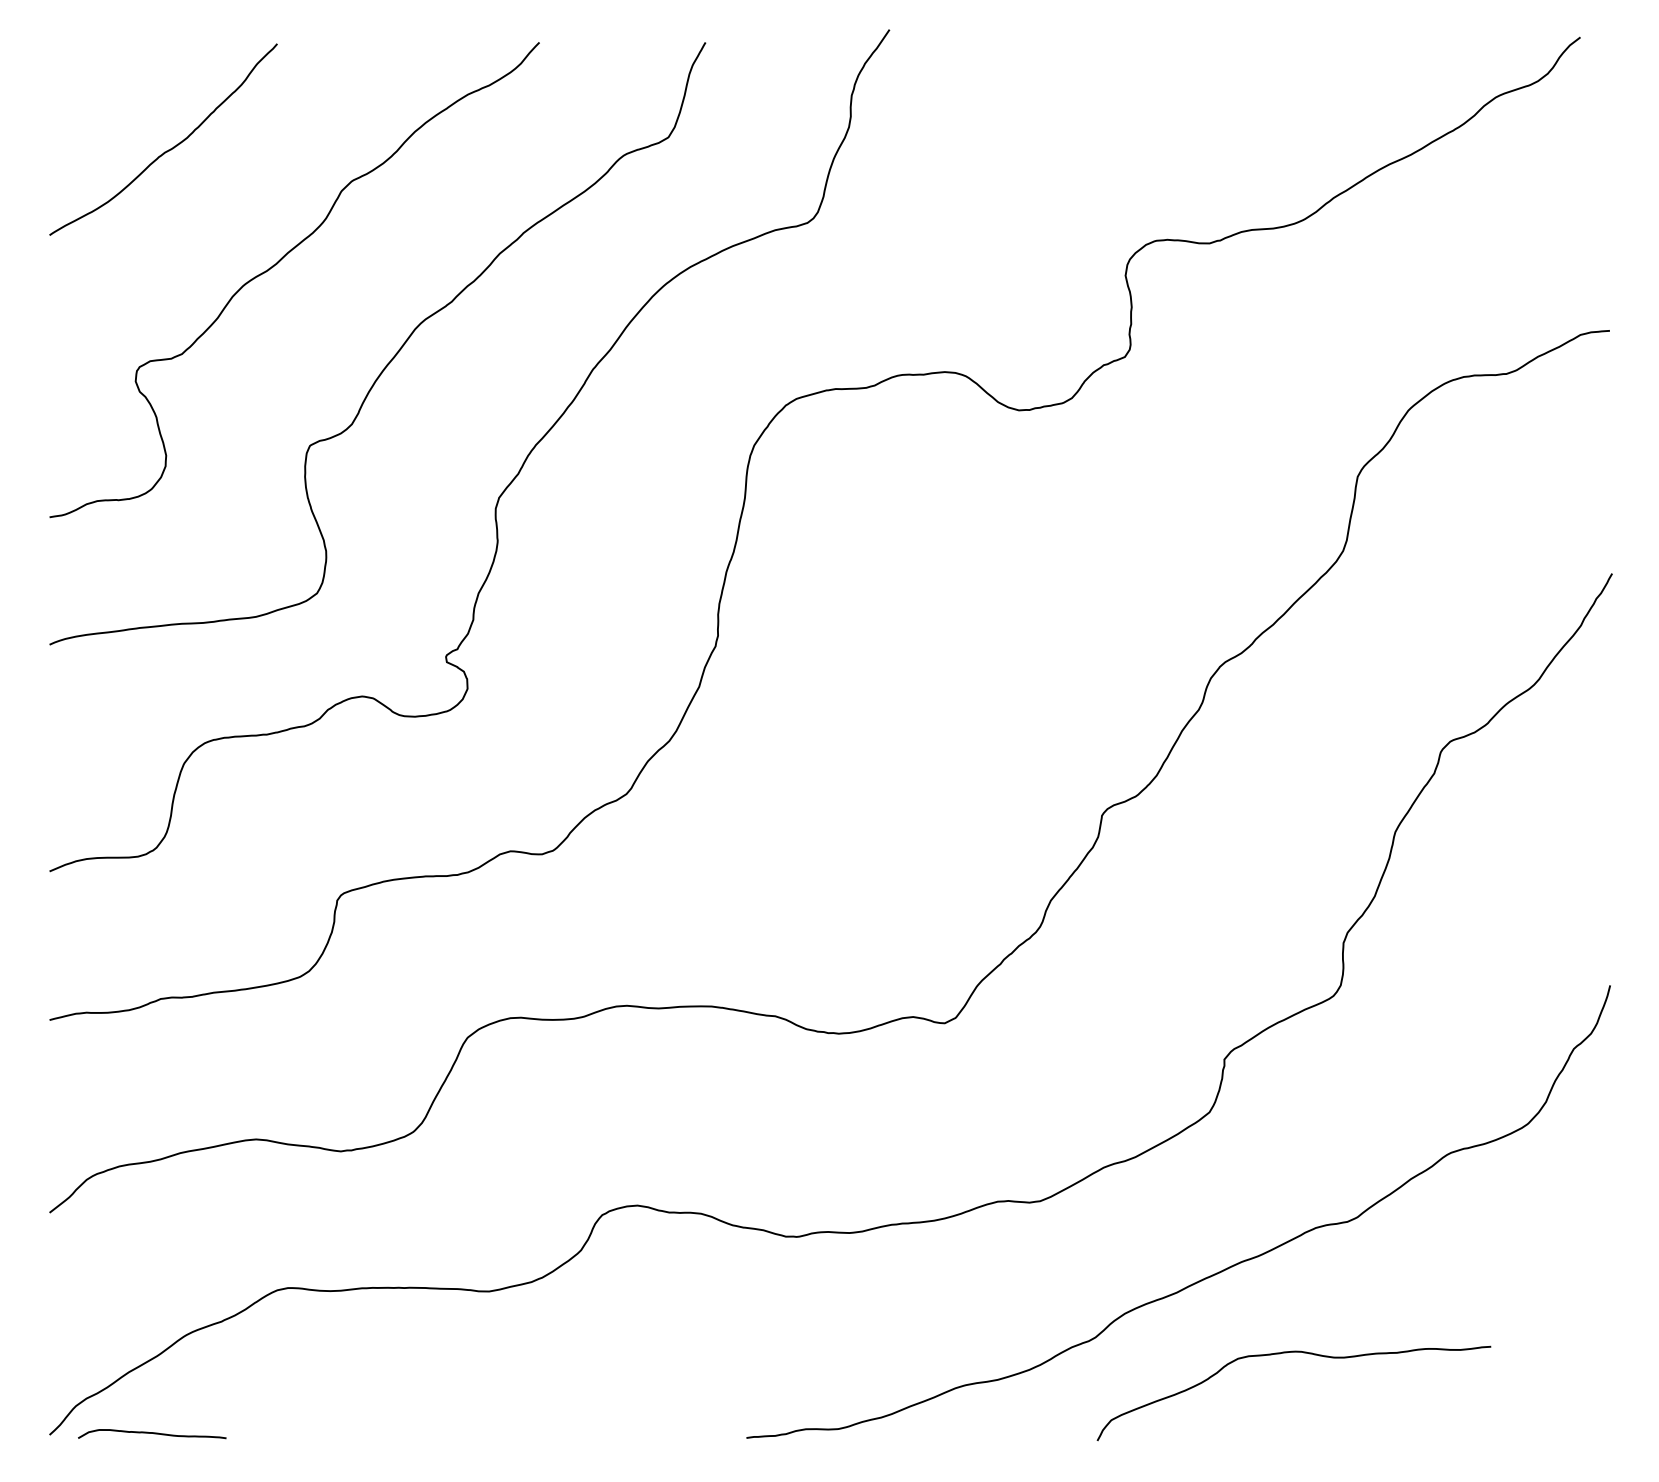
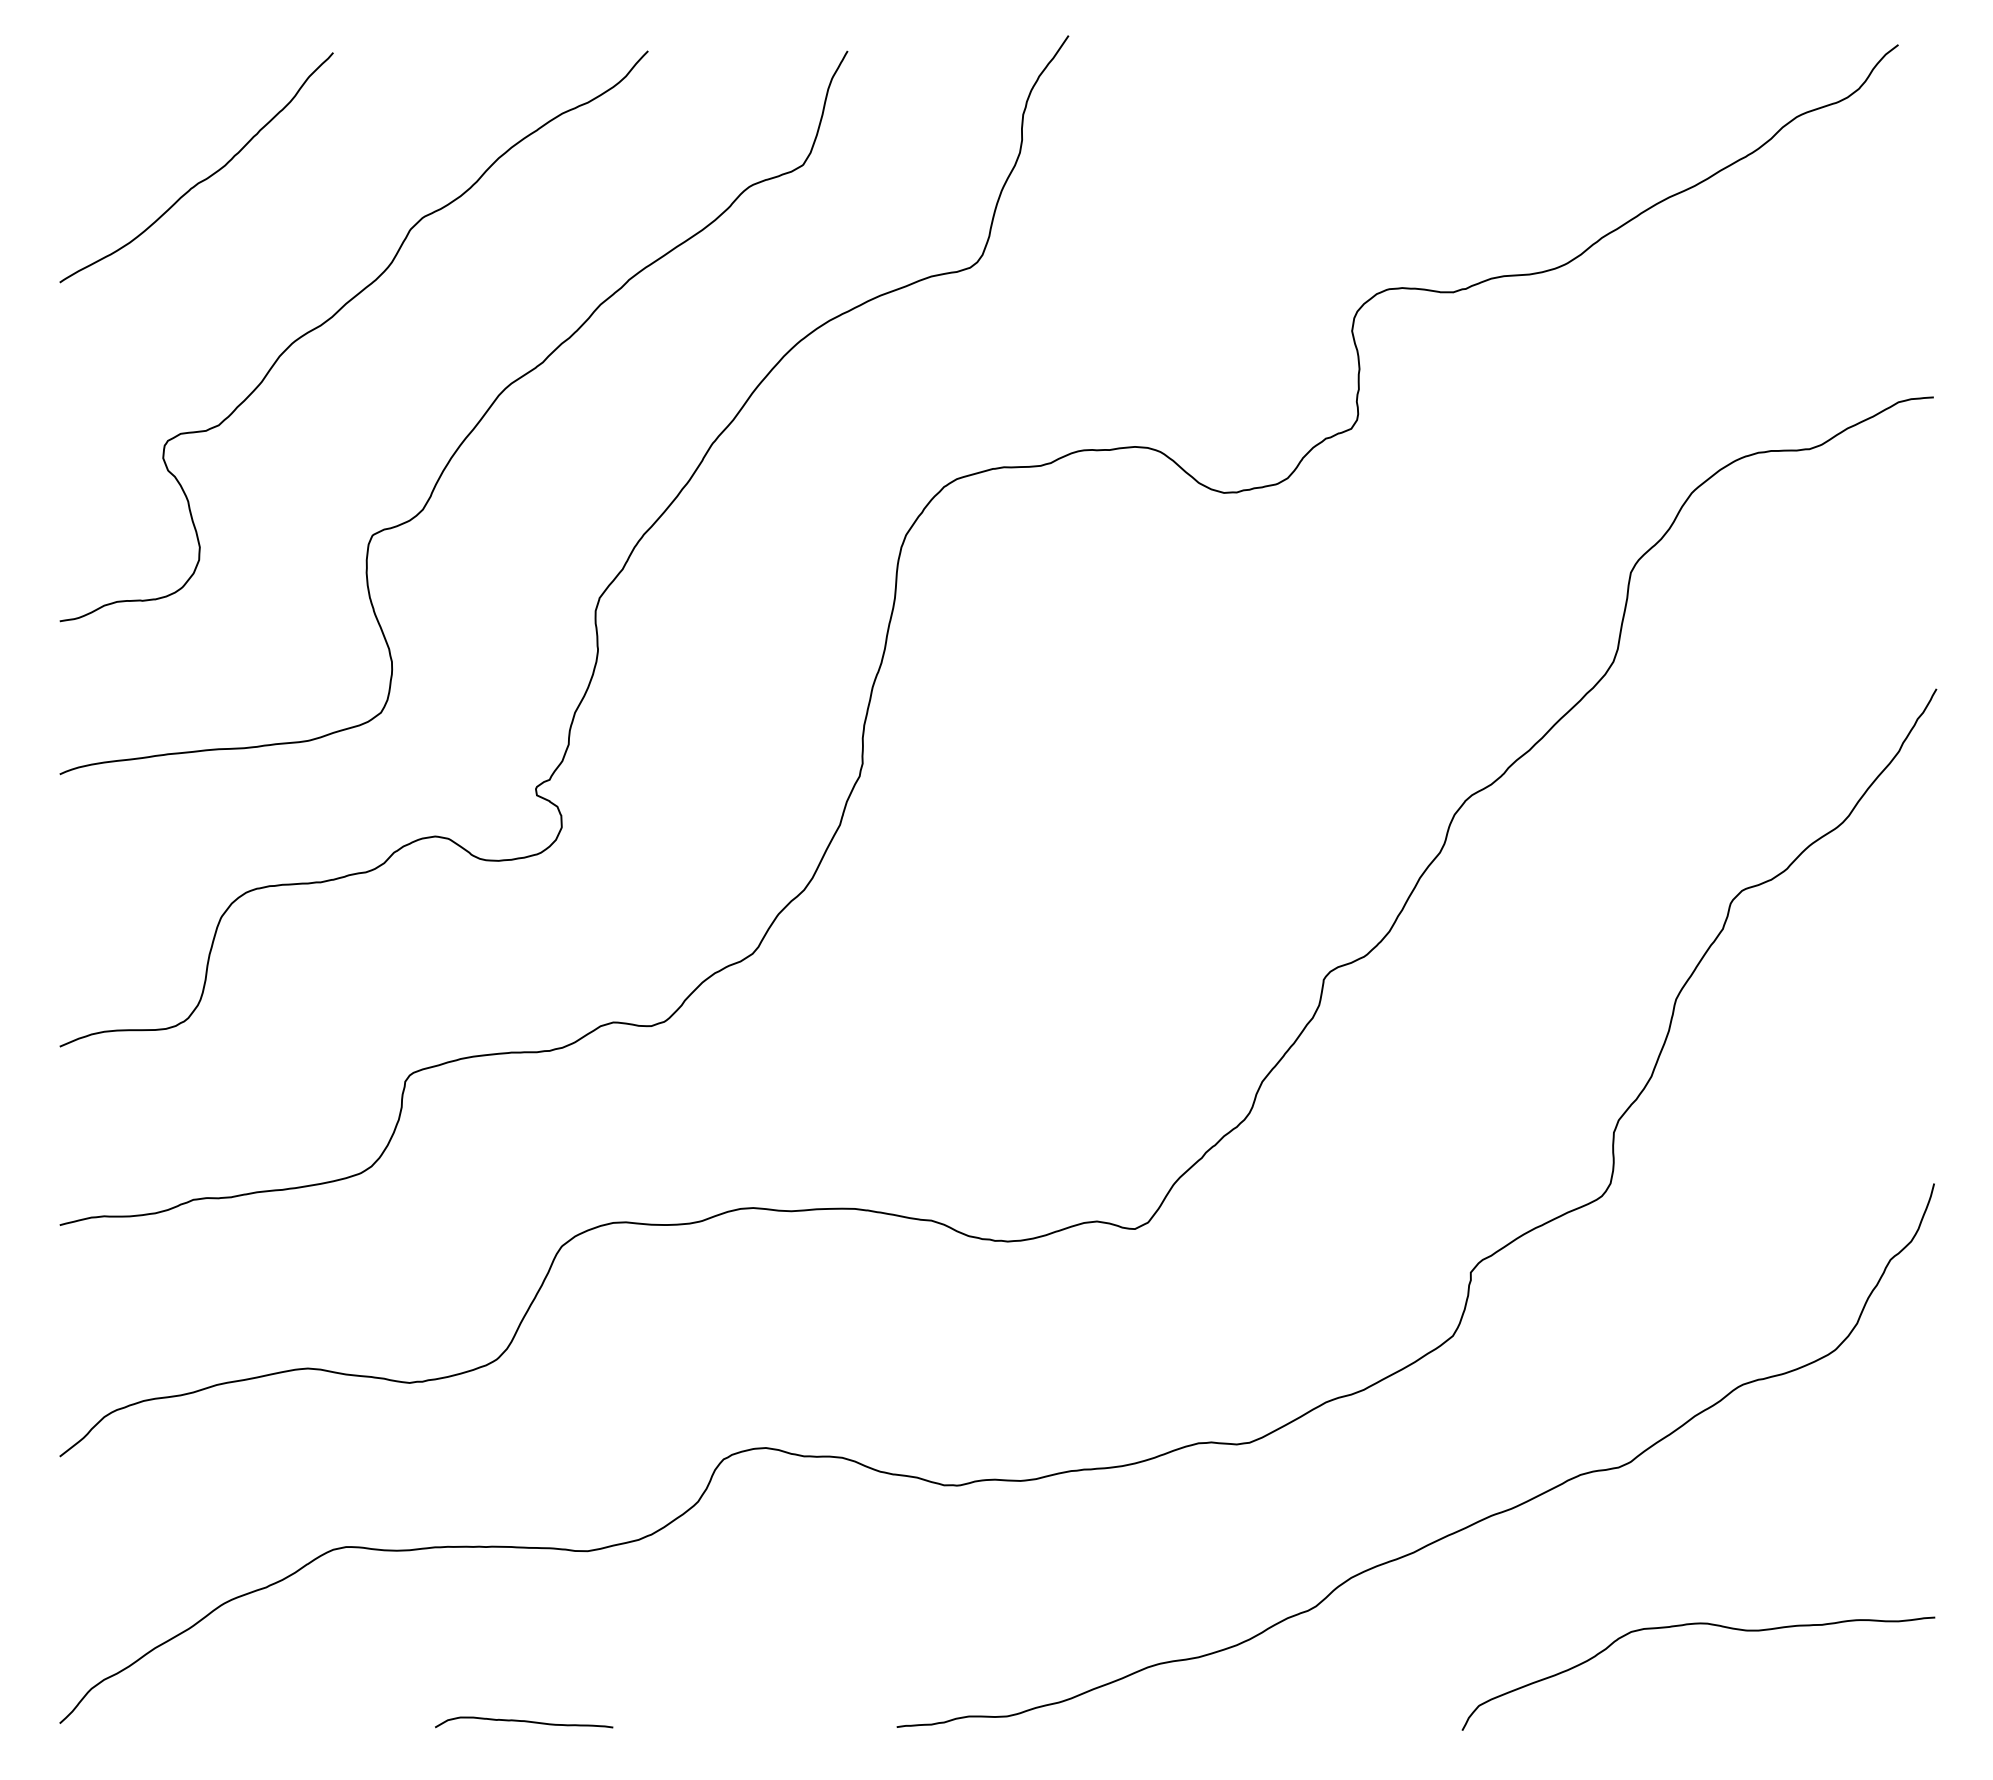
curve: (1294, 1352) -> (1698, 1624), moved
curve: (152, 1434) -> (524, 1722), moved

